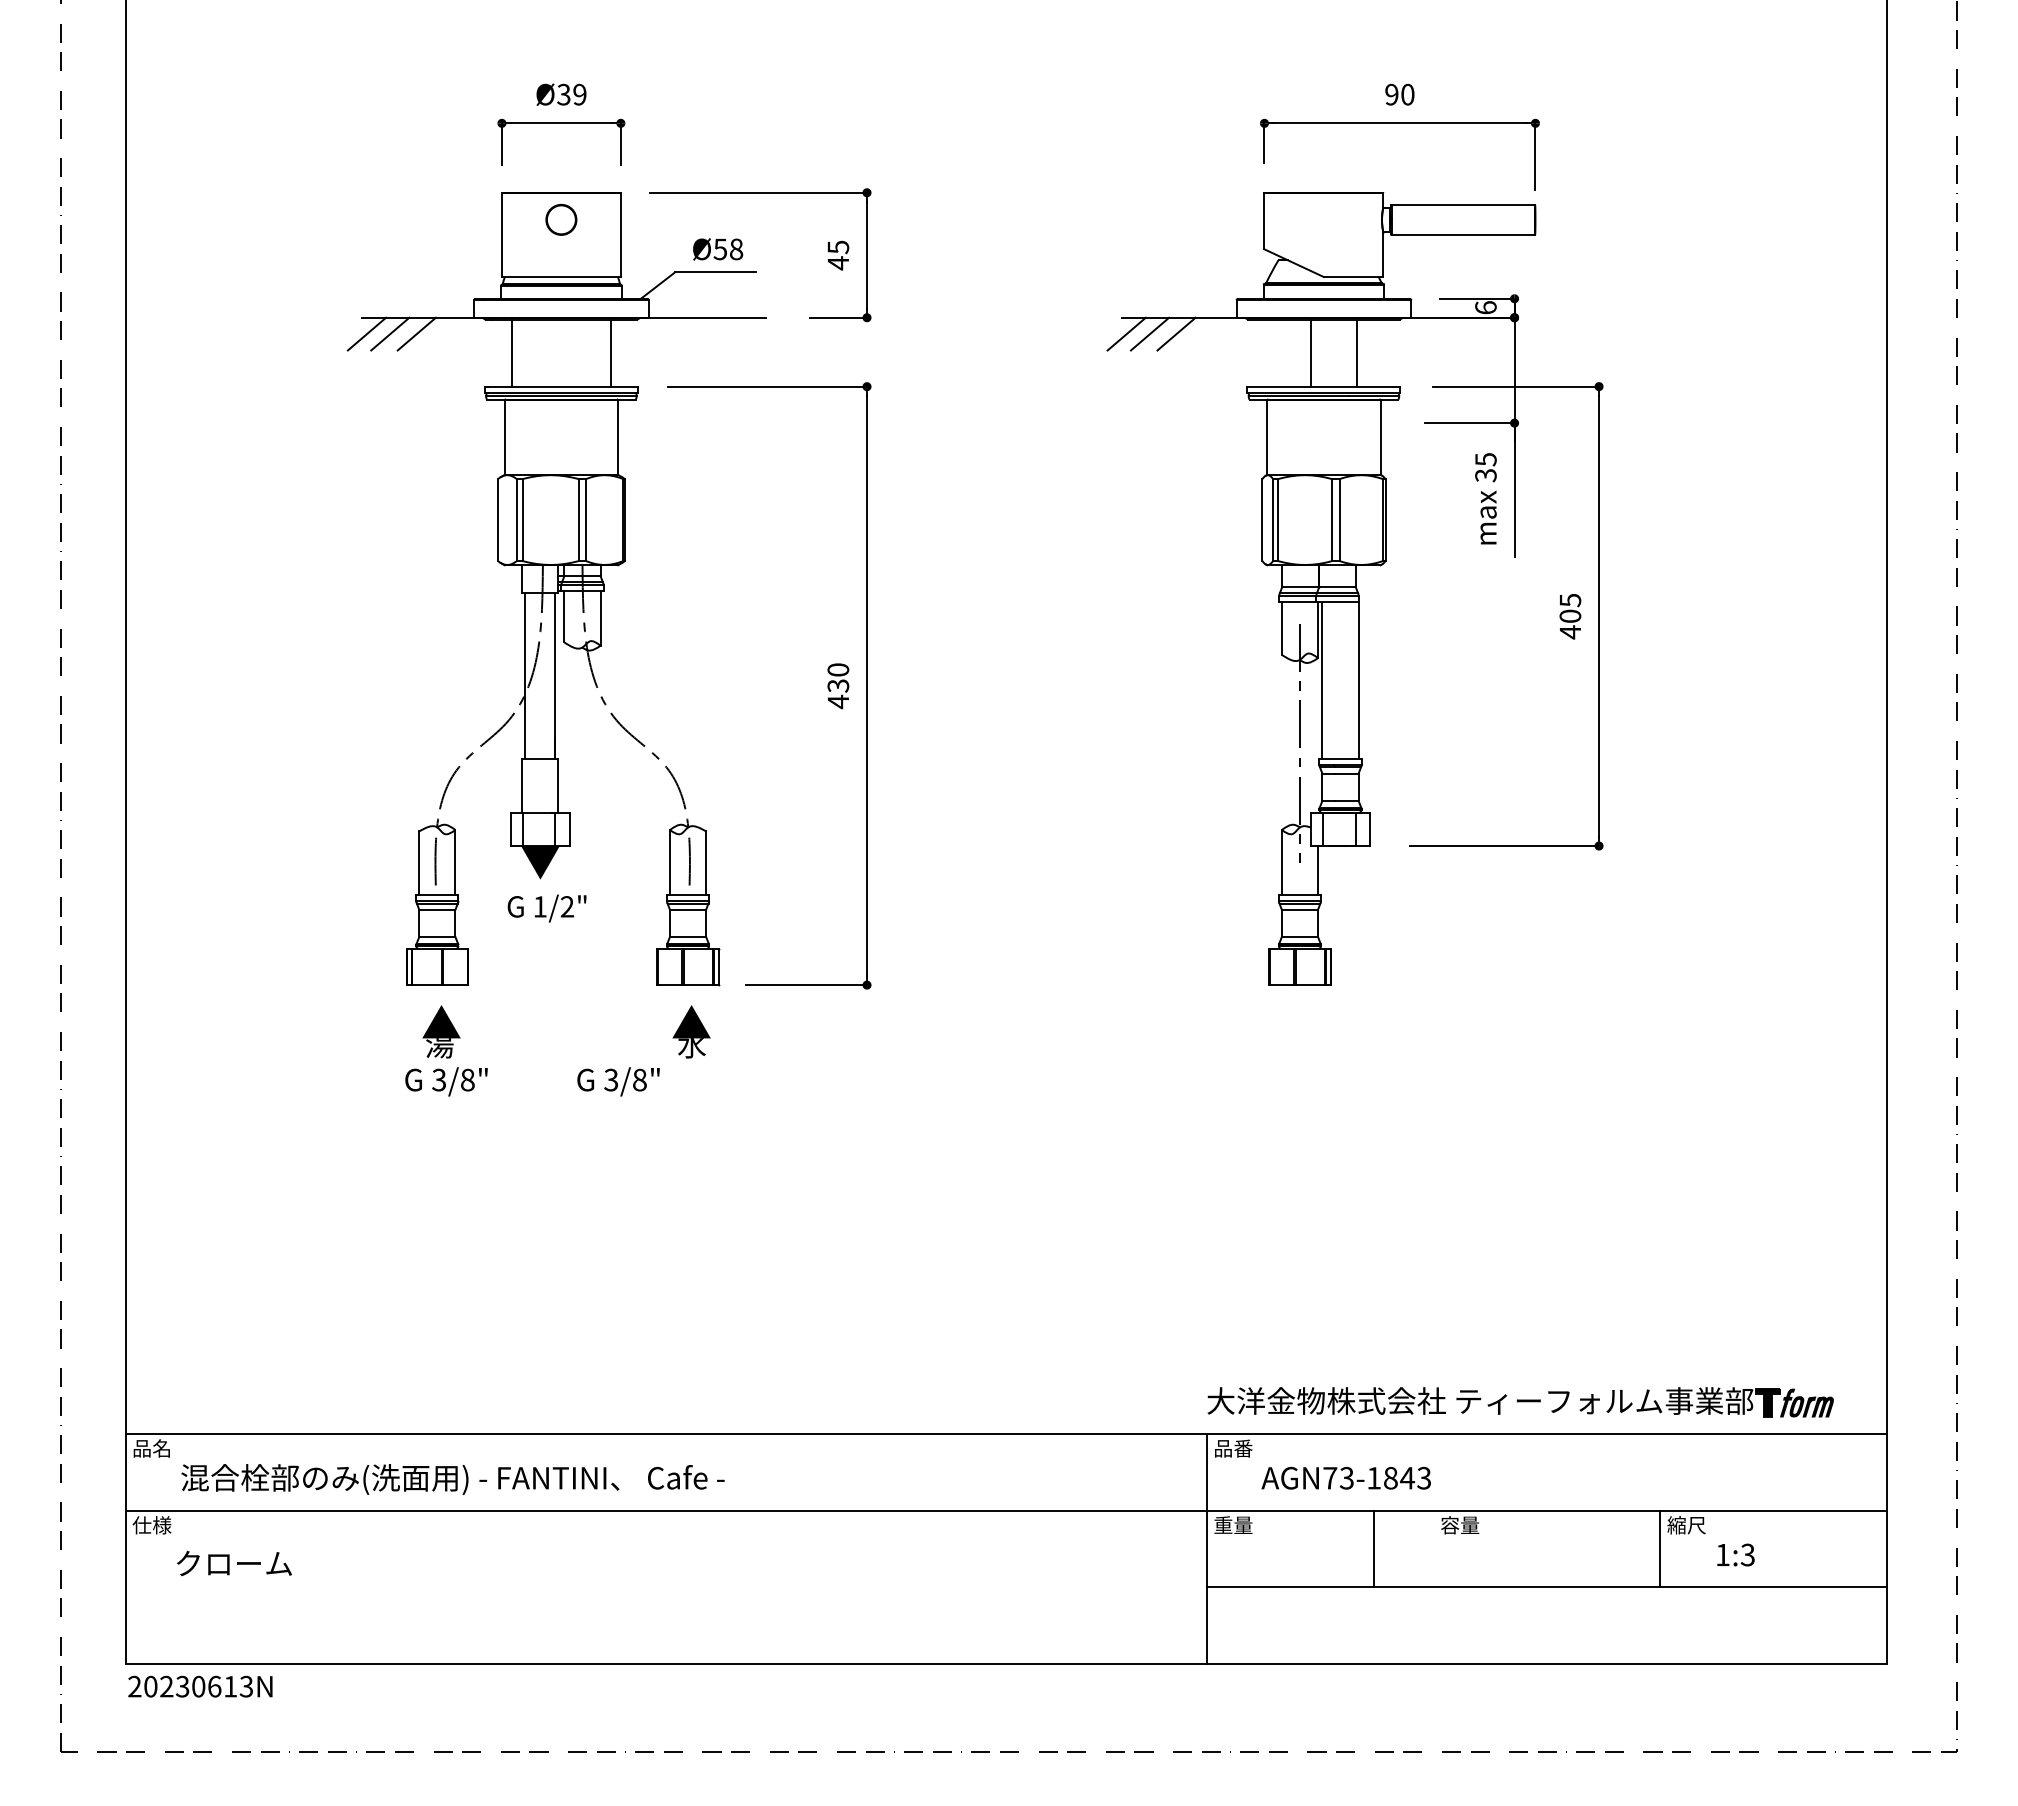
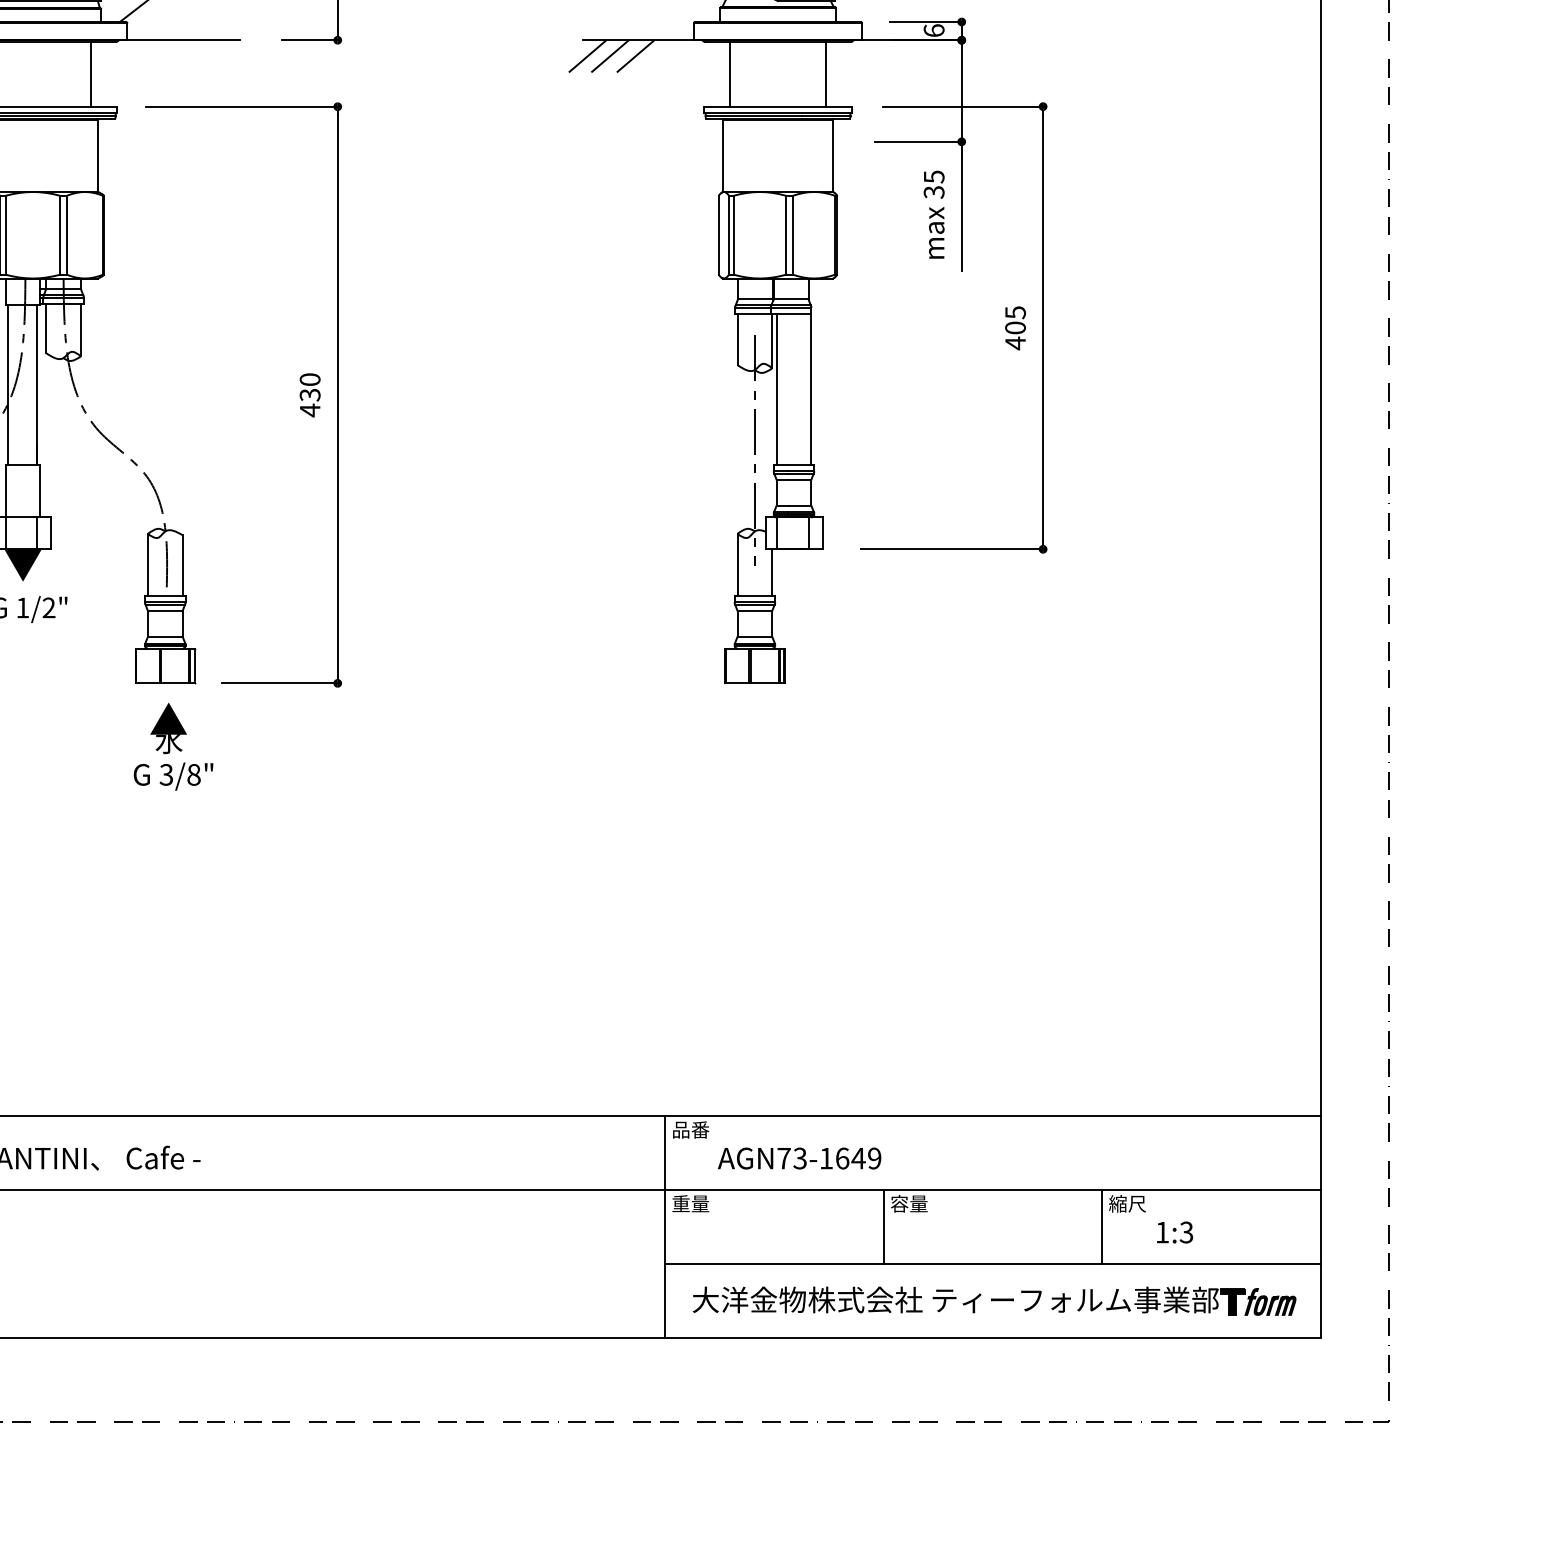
line: (1310, 352) -> (825, 73), moved
line: (1357, 352) -> (730, 73), moved
text: (618, 1081) -> (173, 776), moved
part: (1520, 1402) -> (994, 1301), moved
text: (1407, 1477) -> (858, 1157), AGN73-1843 -> AGN73-1649
line: (1373, 1548) -> (883, 1226), moved

